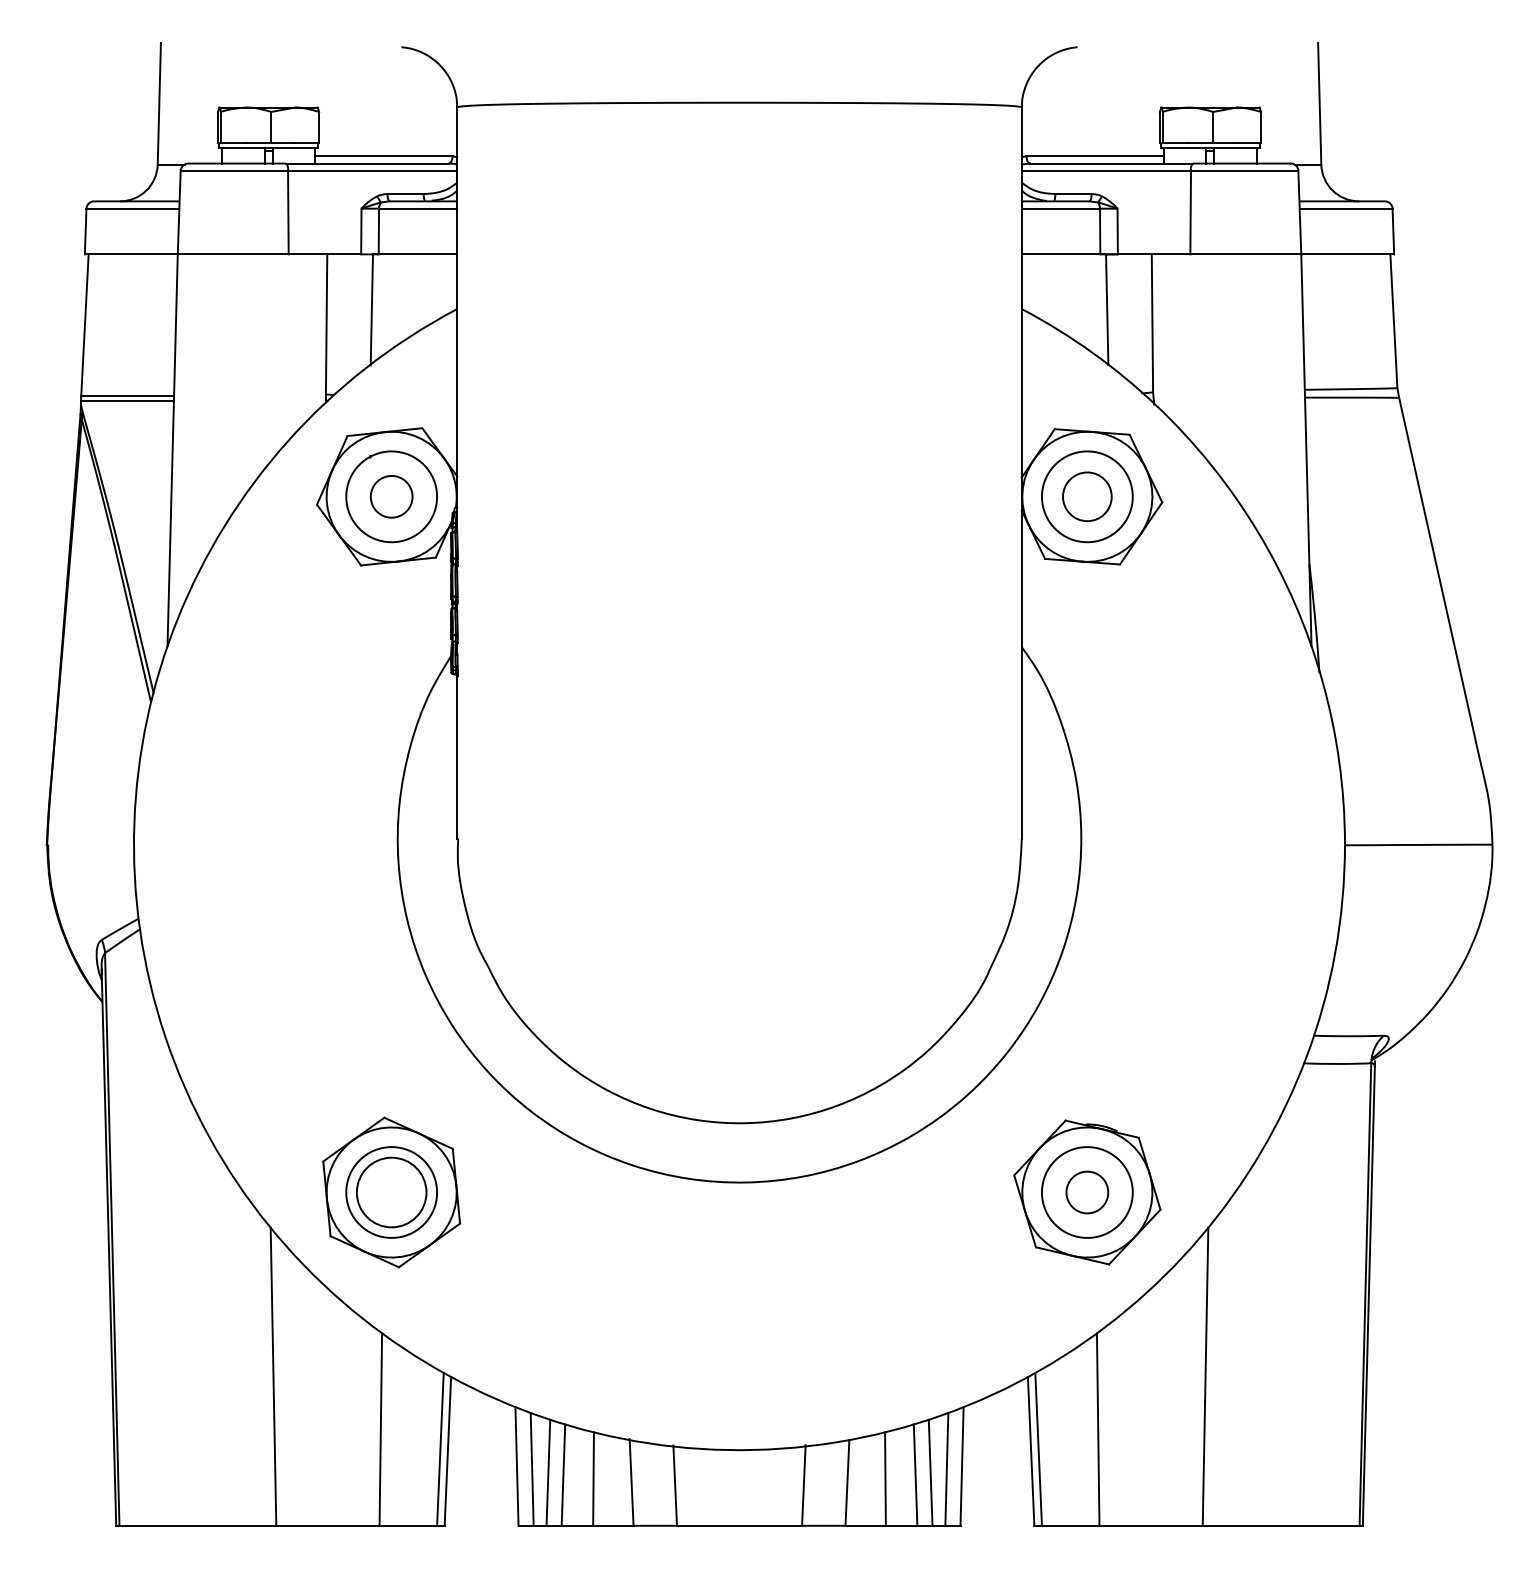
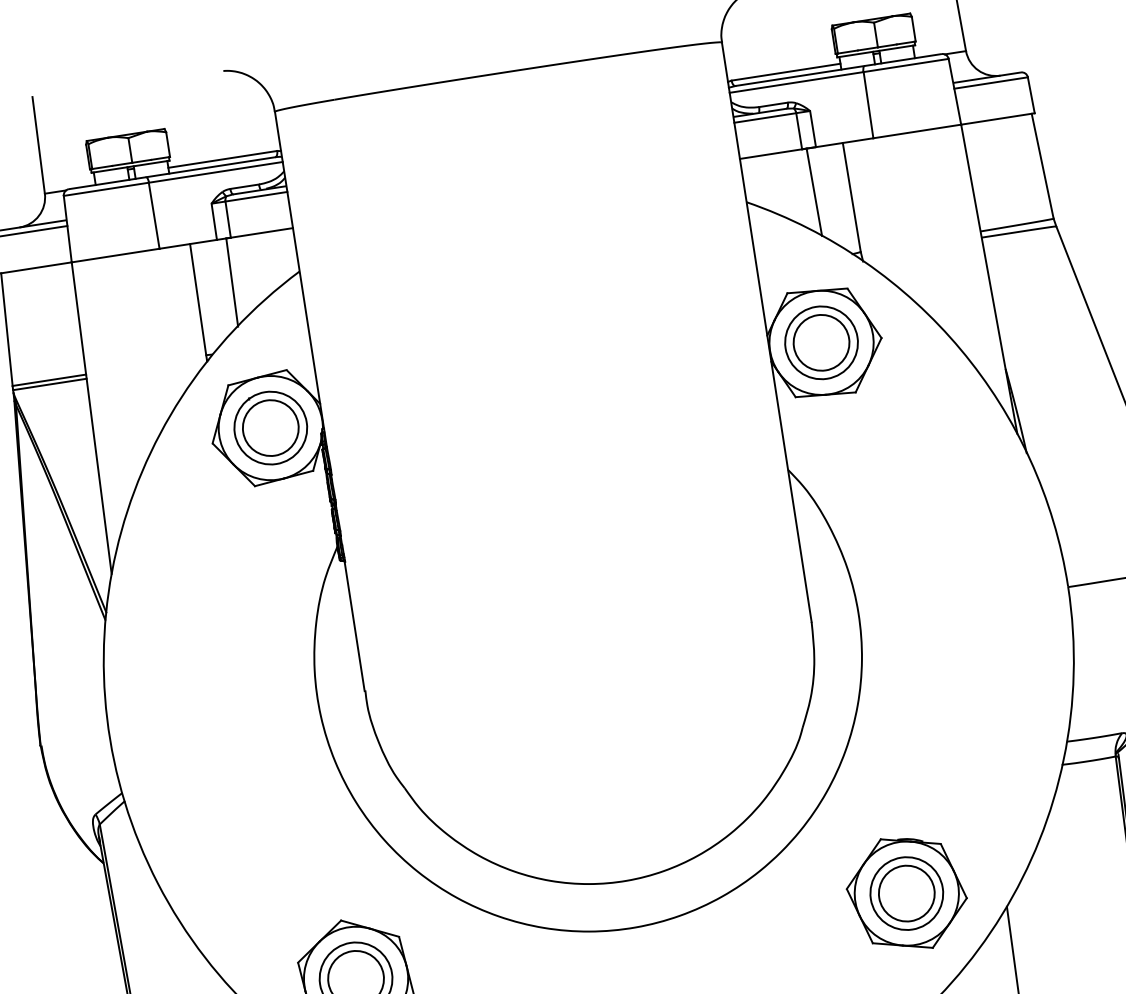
circle: (391, 496) -> (270, 427), size x1.67
circle: (1087, 496) -> (821, 342), size x1.43
circle: (1087, 1192) -> (906, 893), size x1.67

